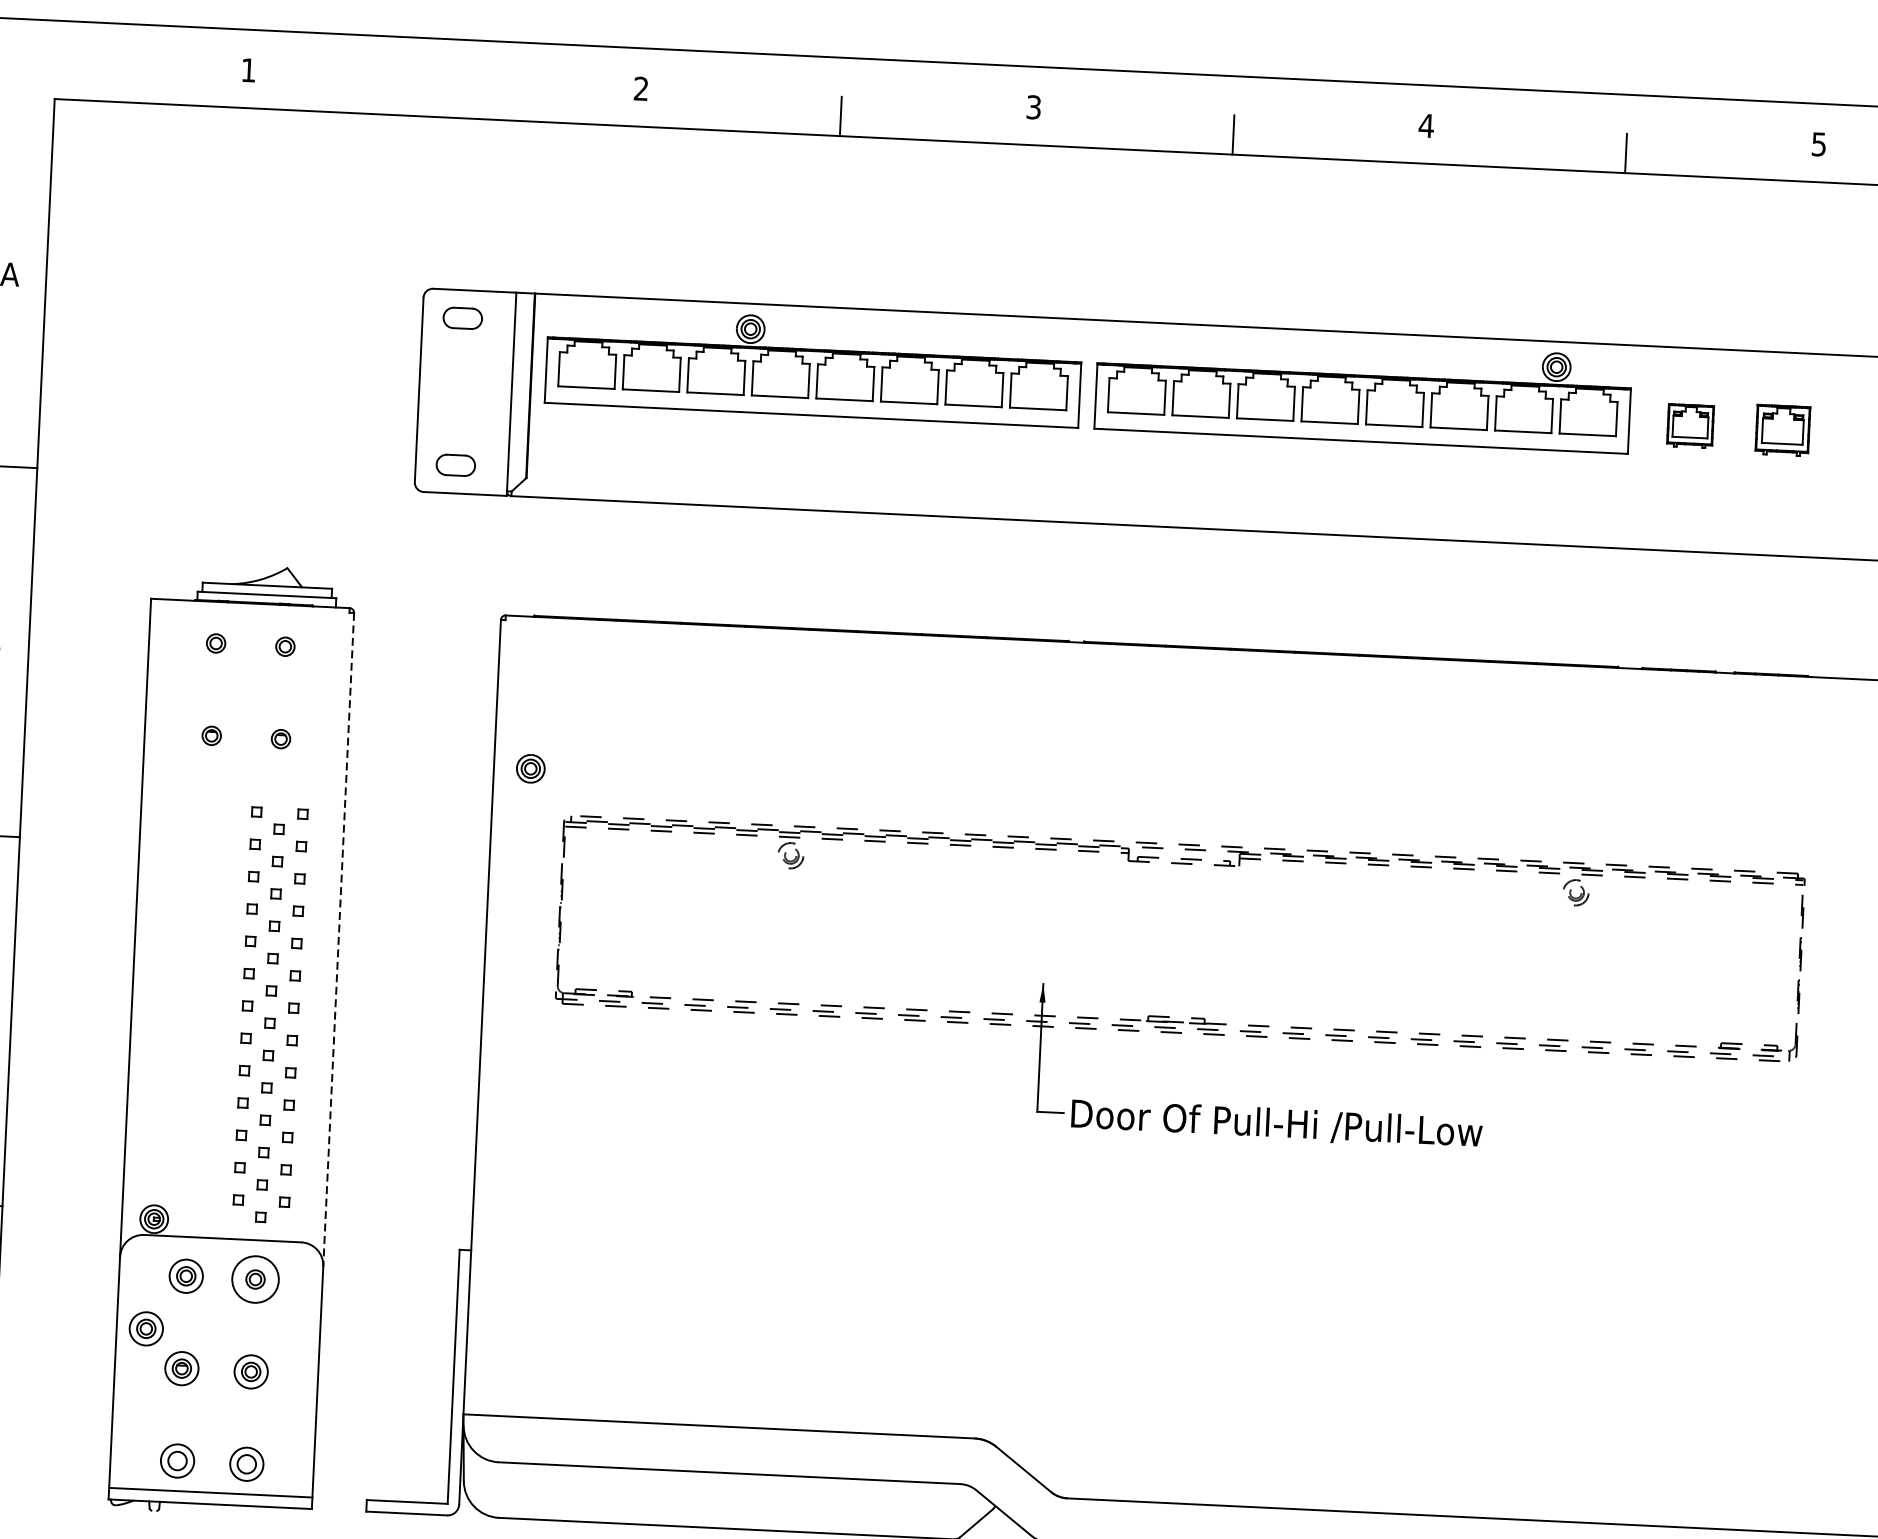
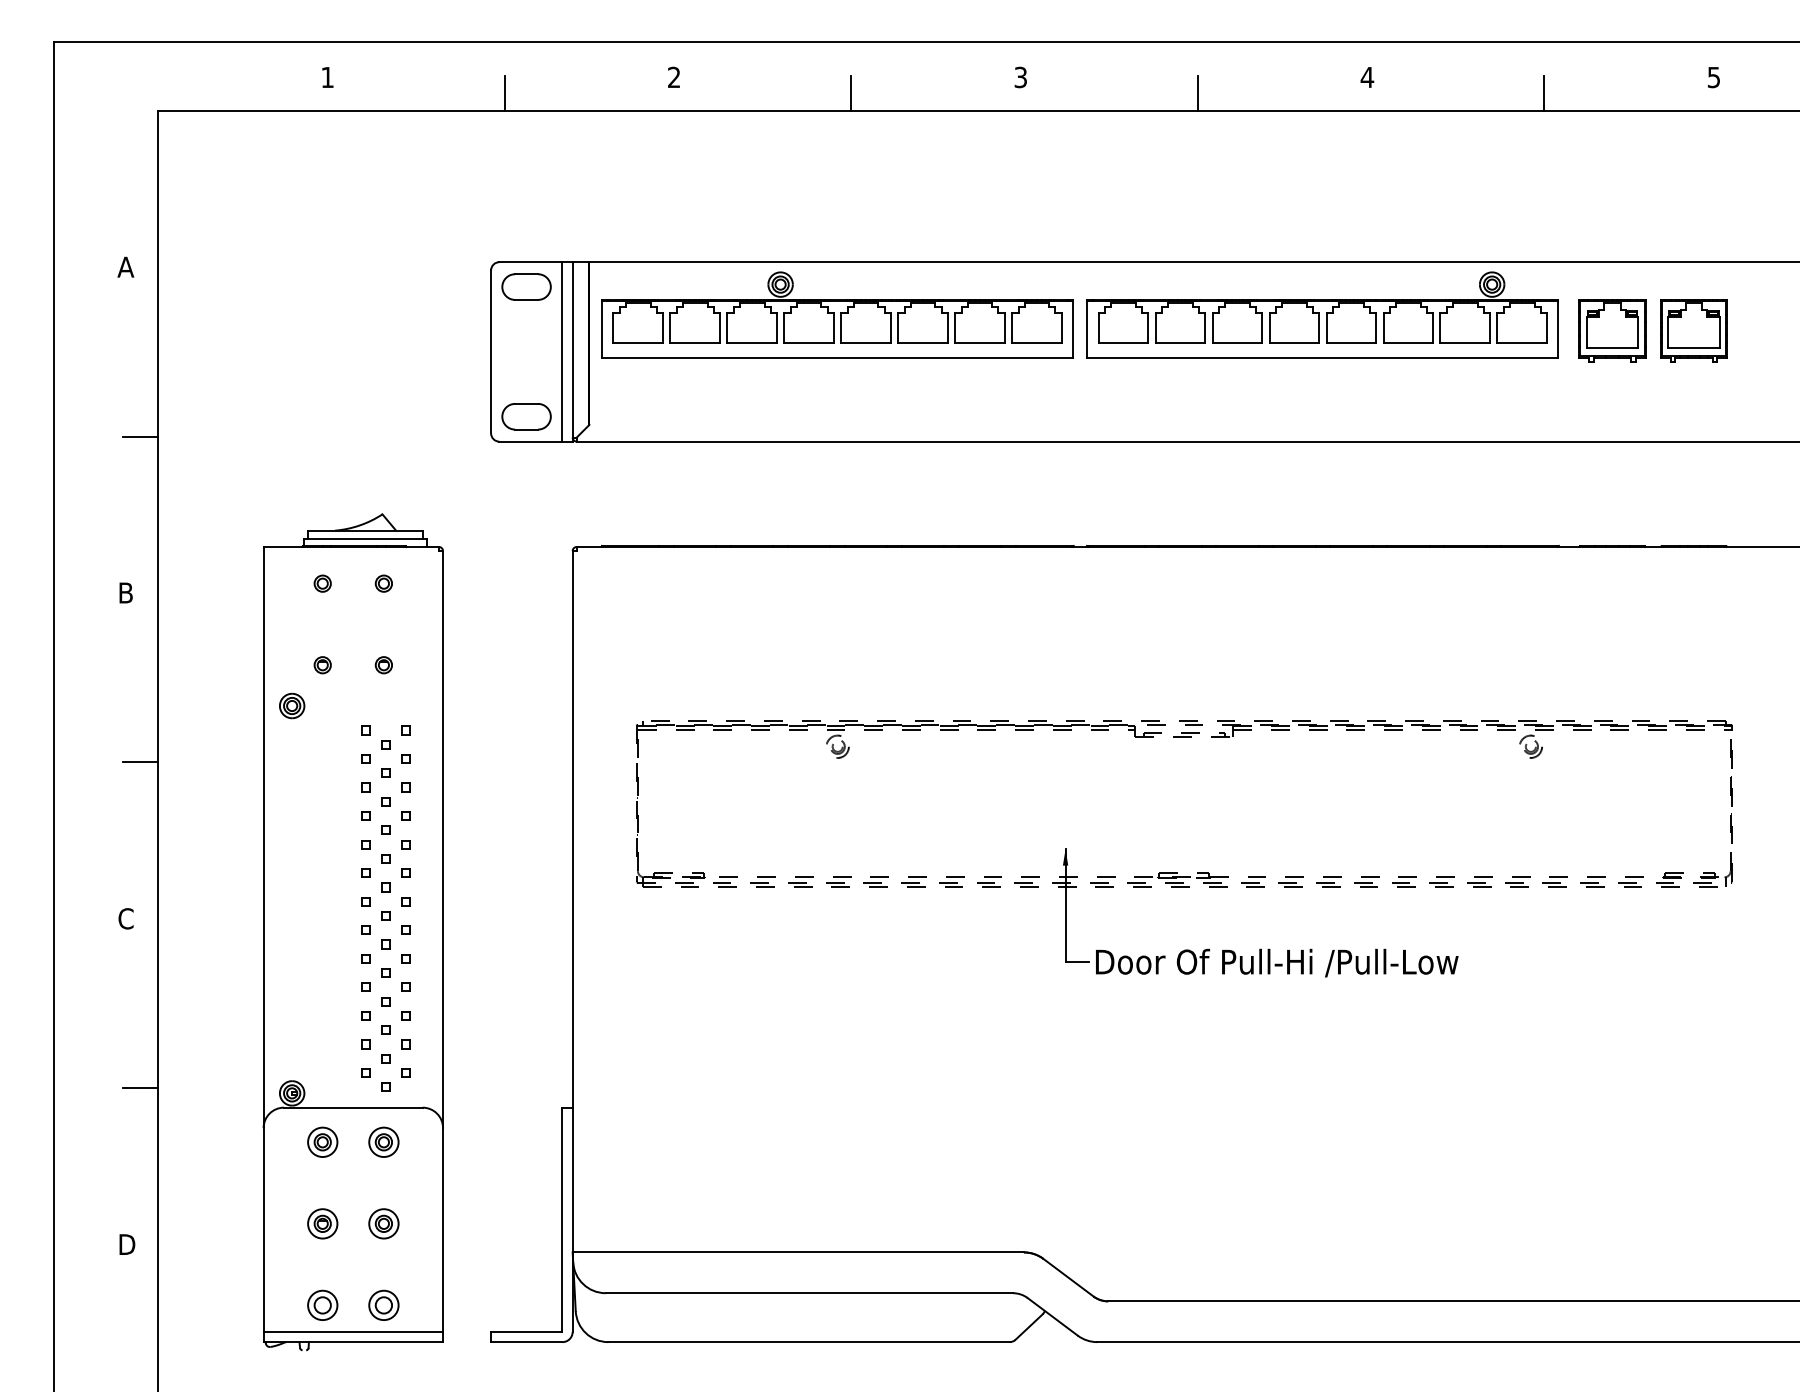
line: (448, 97) -> (504, 93), added
part: (462, 317) -> (526, 286), size x1.43
line: (500, 393) -> (562, 351), added
part: (1690, 425) -> (1612, 330), size x1.67
part: (1782, 429) -> (1693, 330), size x1.43
part: (455, 464) -> (526, 416), size x1.43
part: (531, 768) -> (292, 705), moved
line: (339, 940) -> (443, 840), dashed -> solid
circle: (255, 1279) -> (383, 1142), size x0.71
part: (146, 1327) -> (289, 1189), removed

